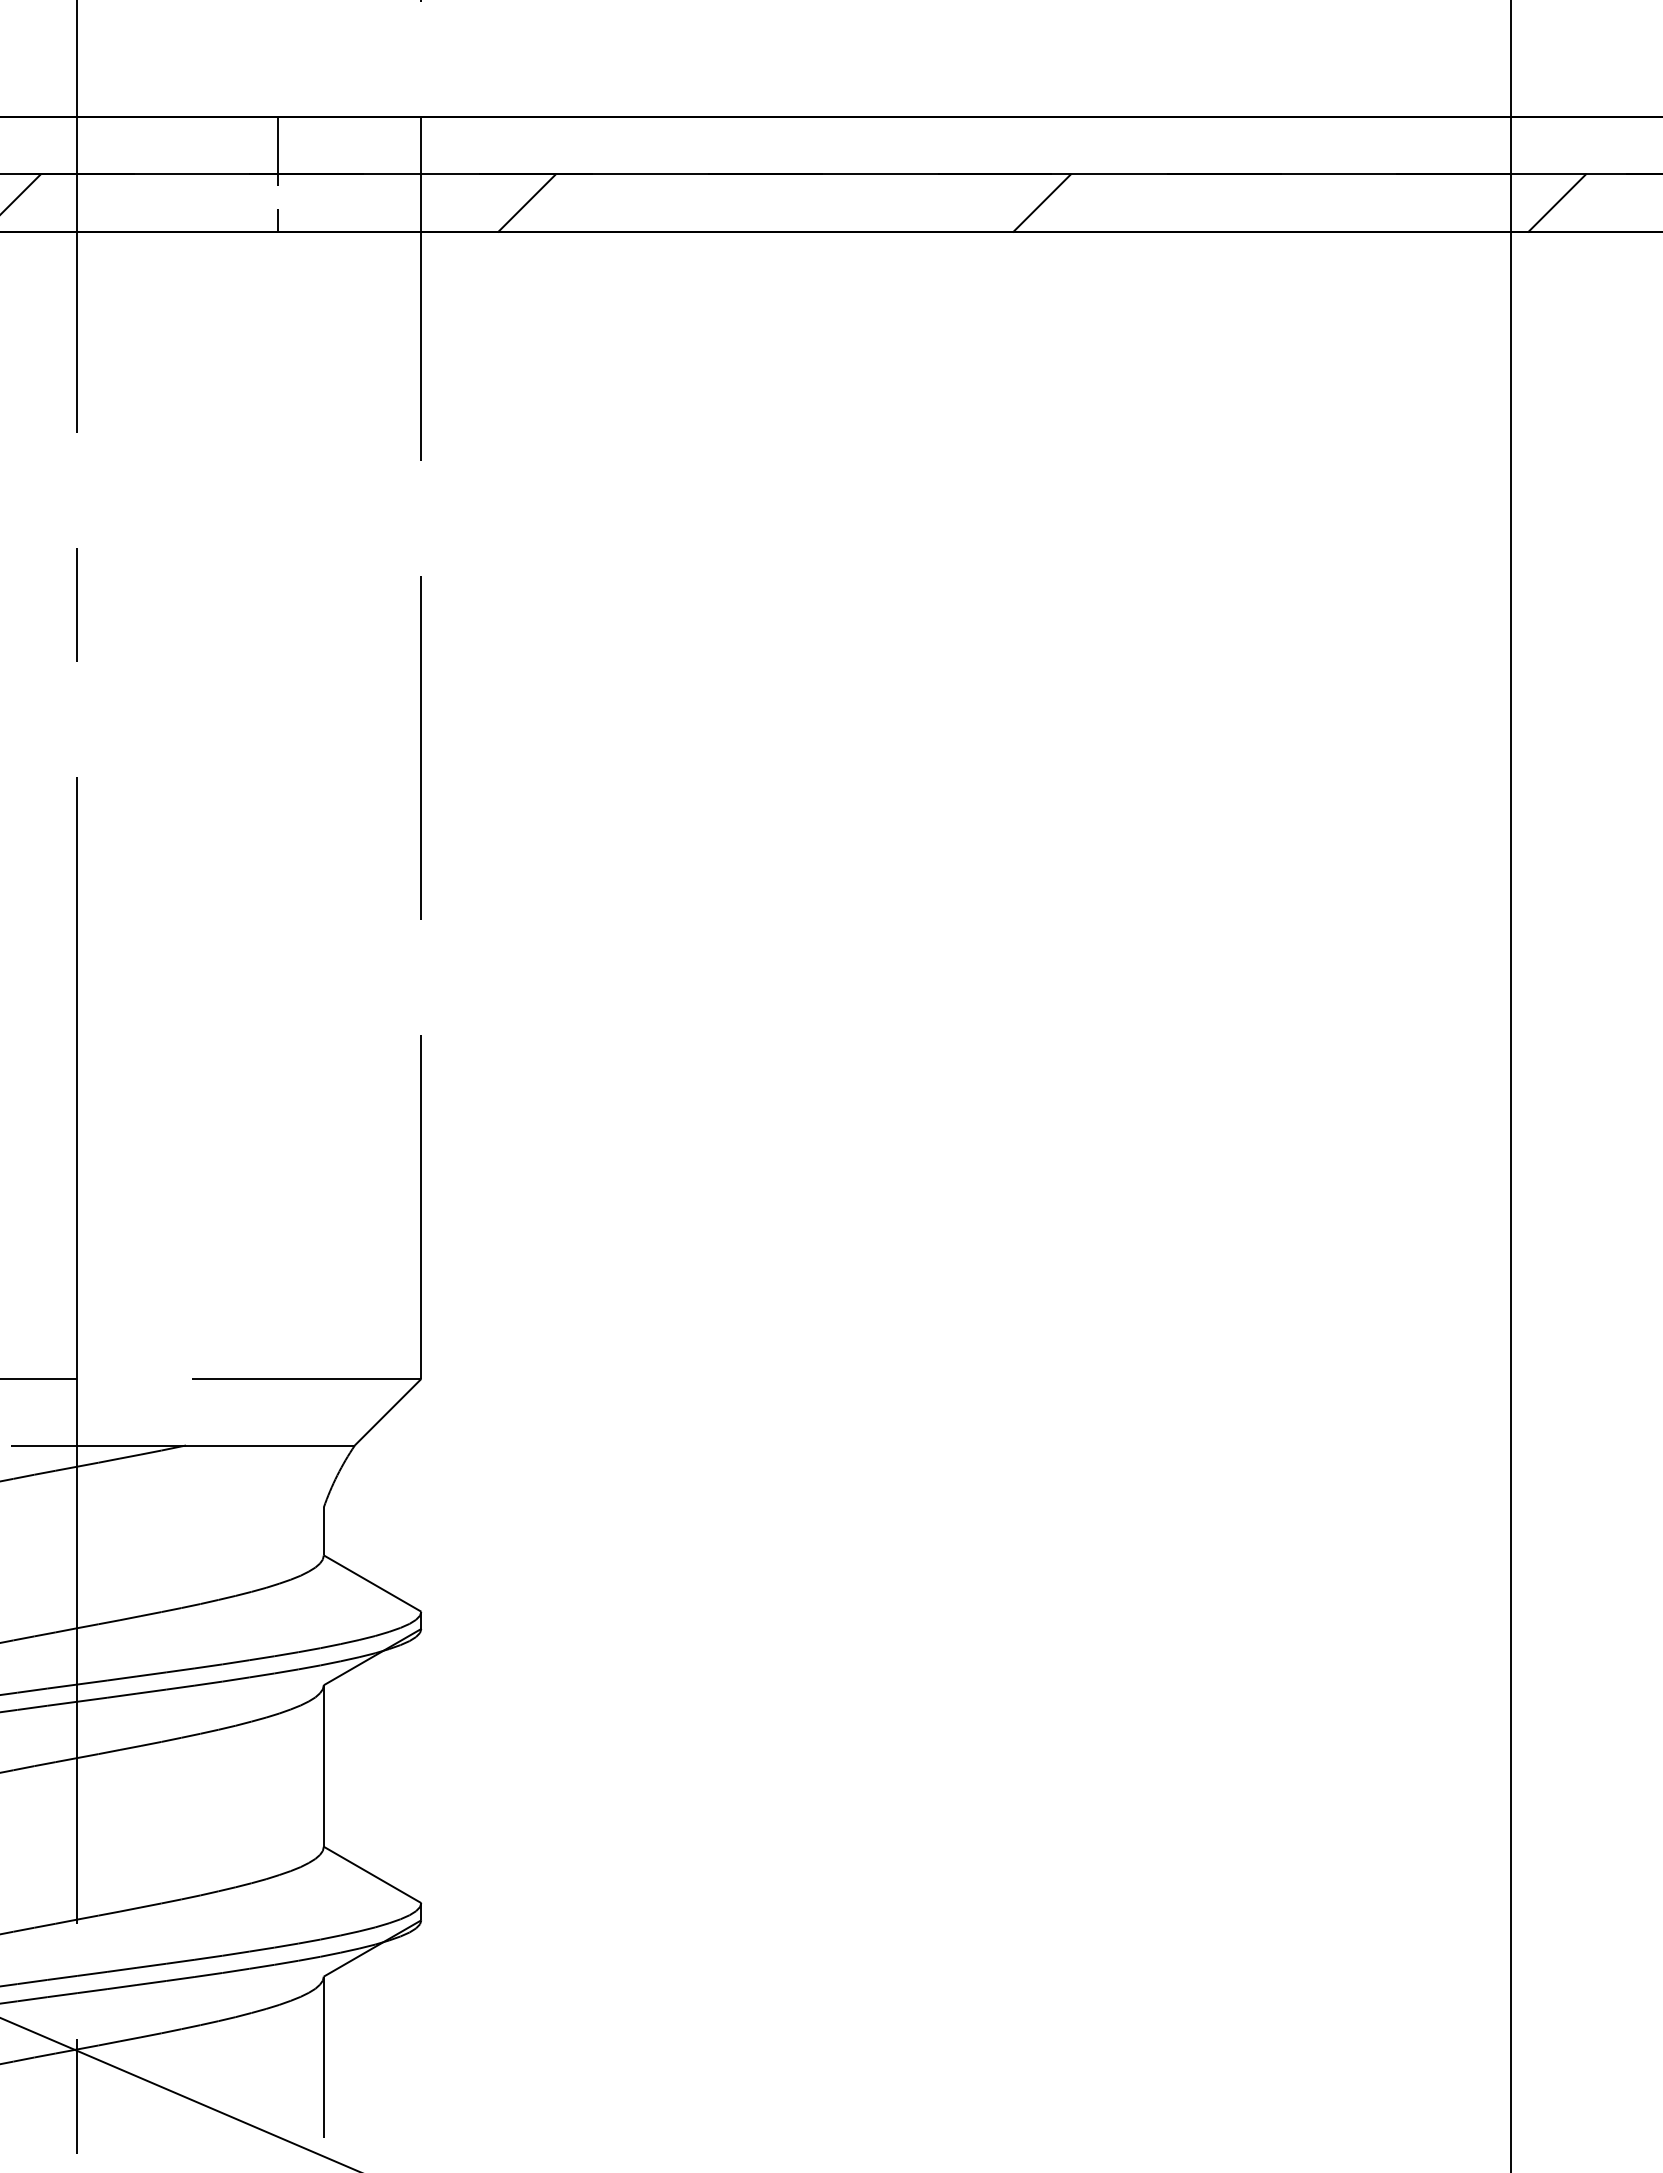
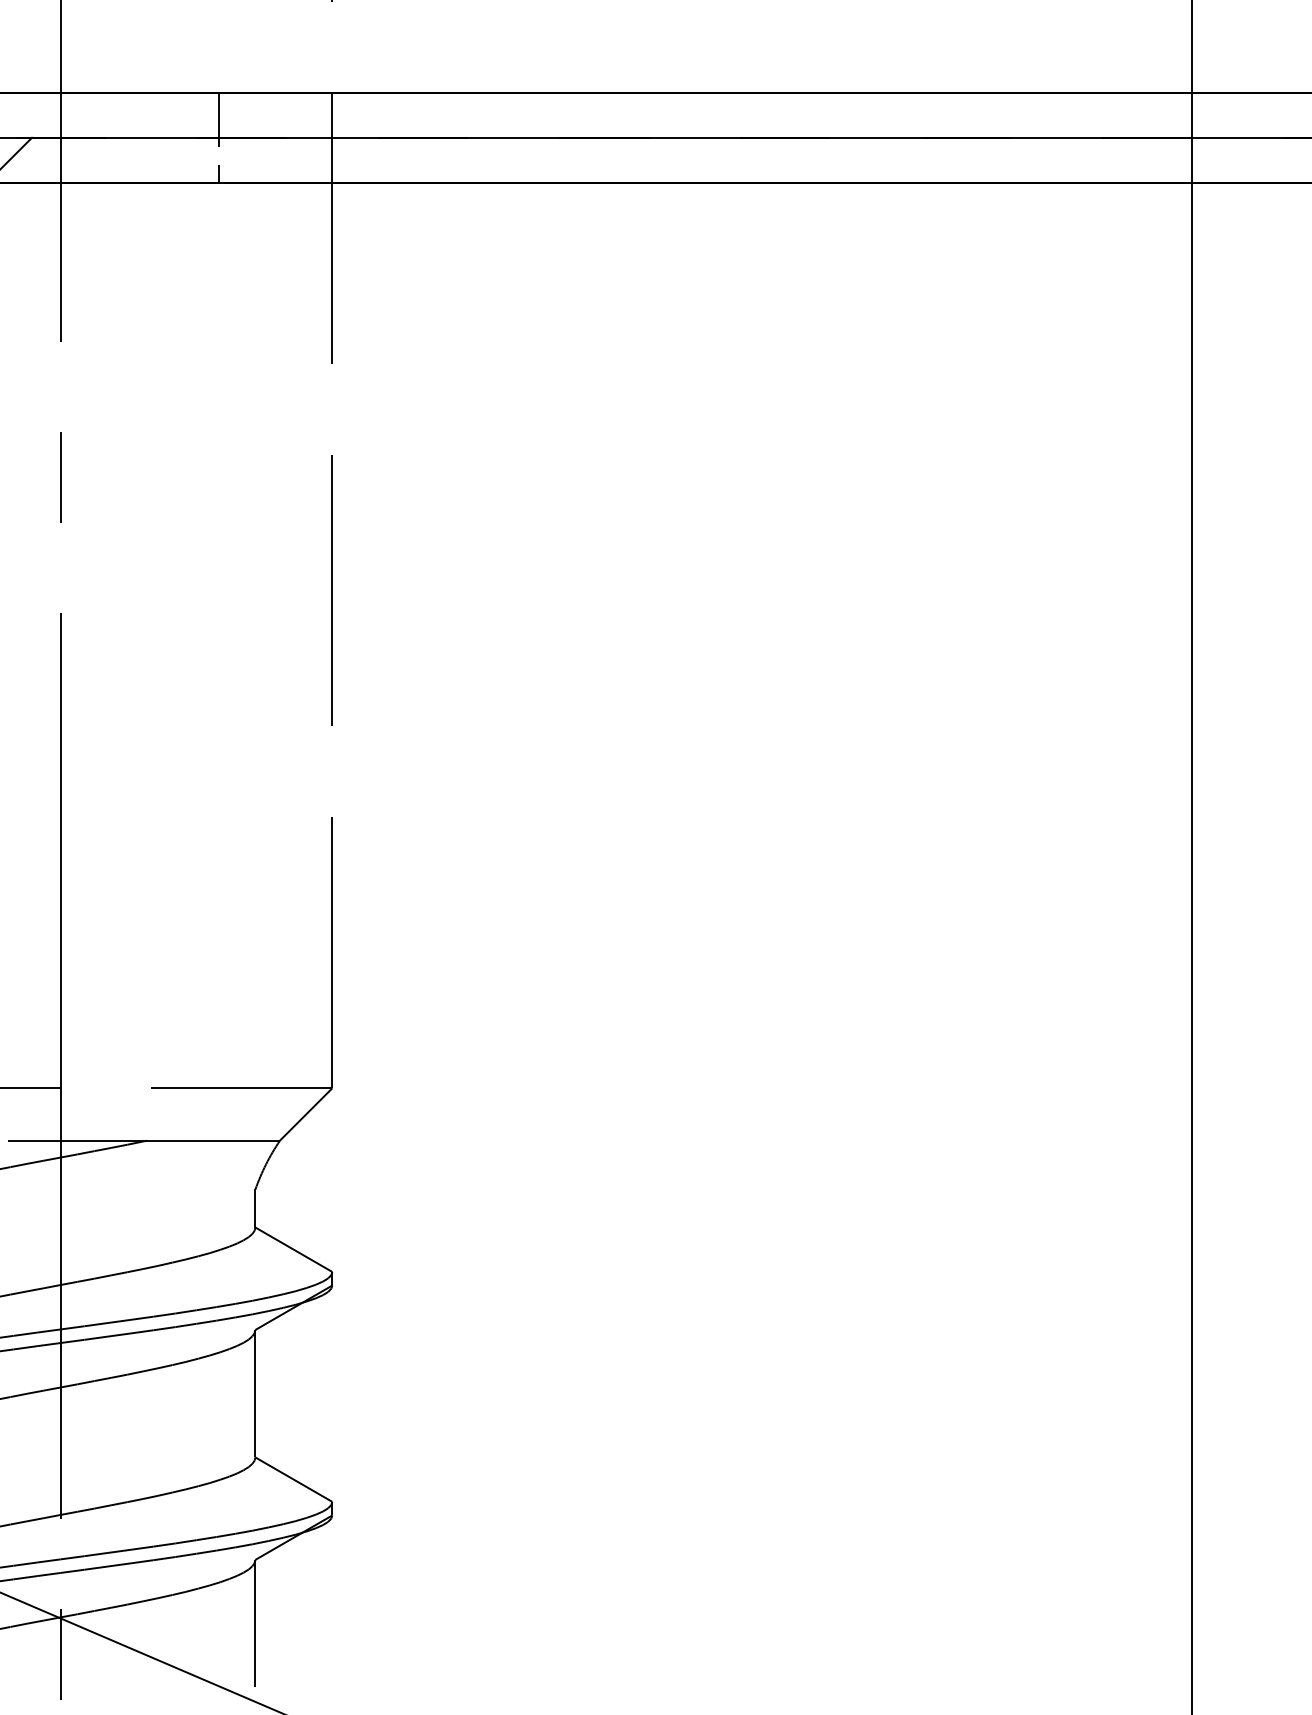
line: (526, 202) -> (415, 159), removed
line: (1041, 202) -> (821, 159), removed
line: (1556, 202) -> (1228, 159), removed

